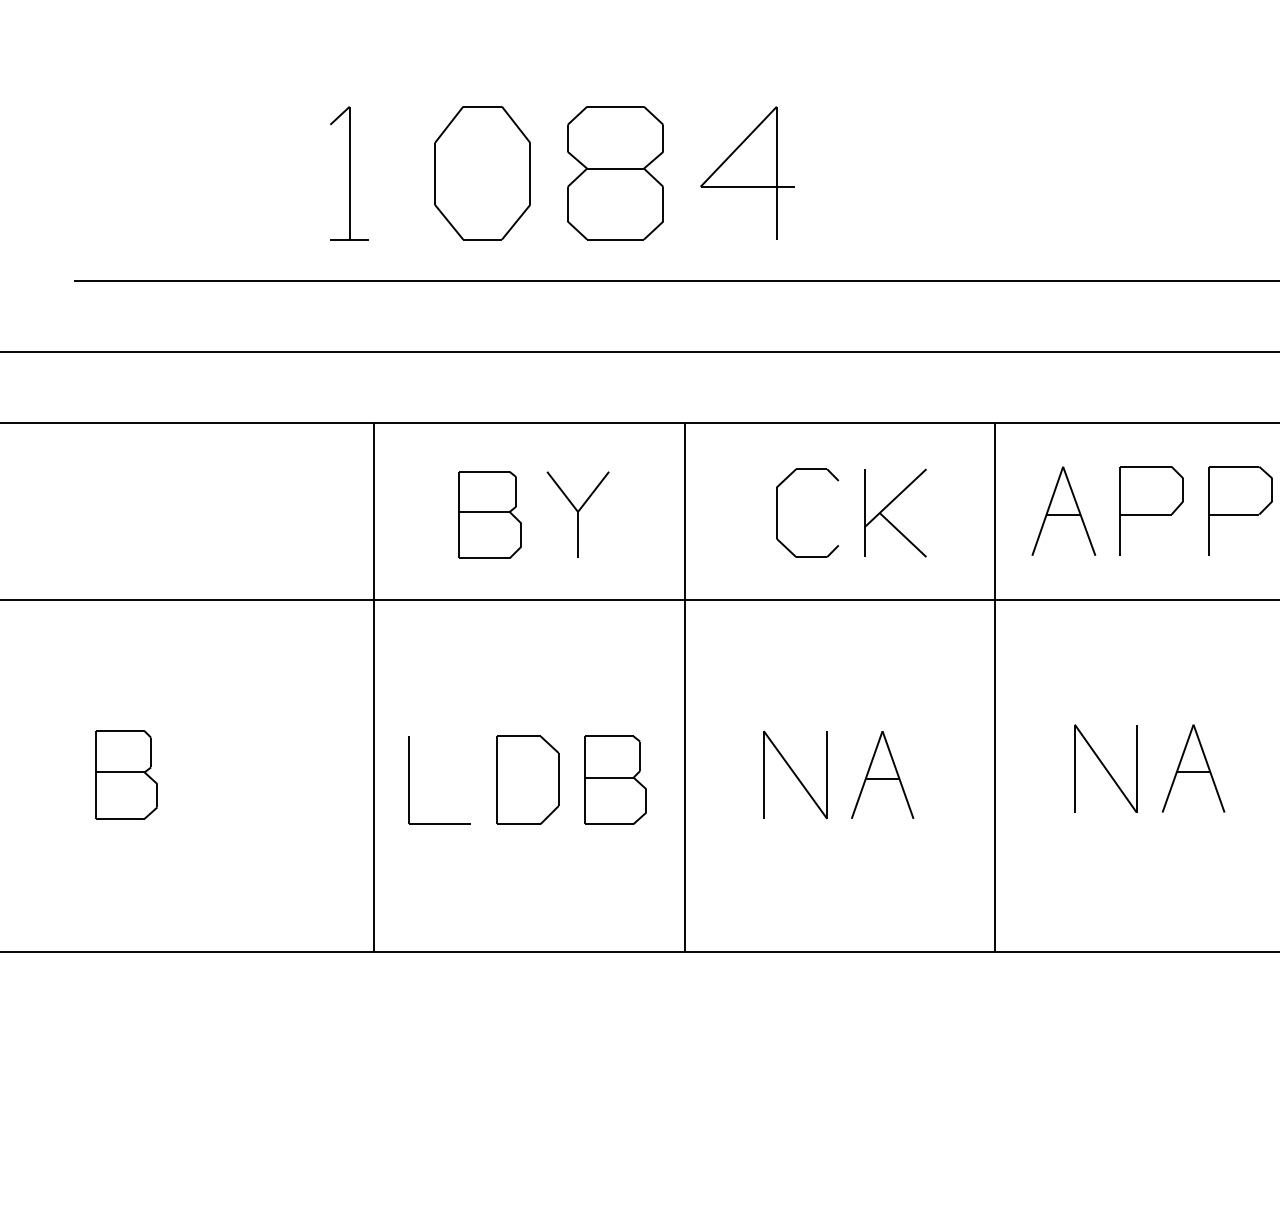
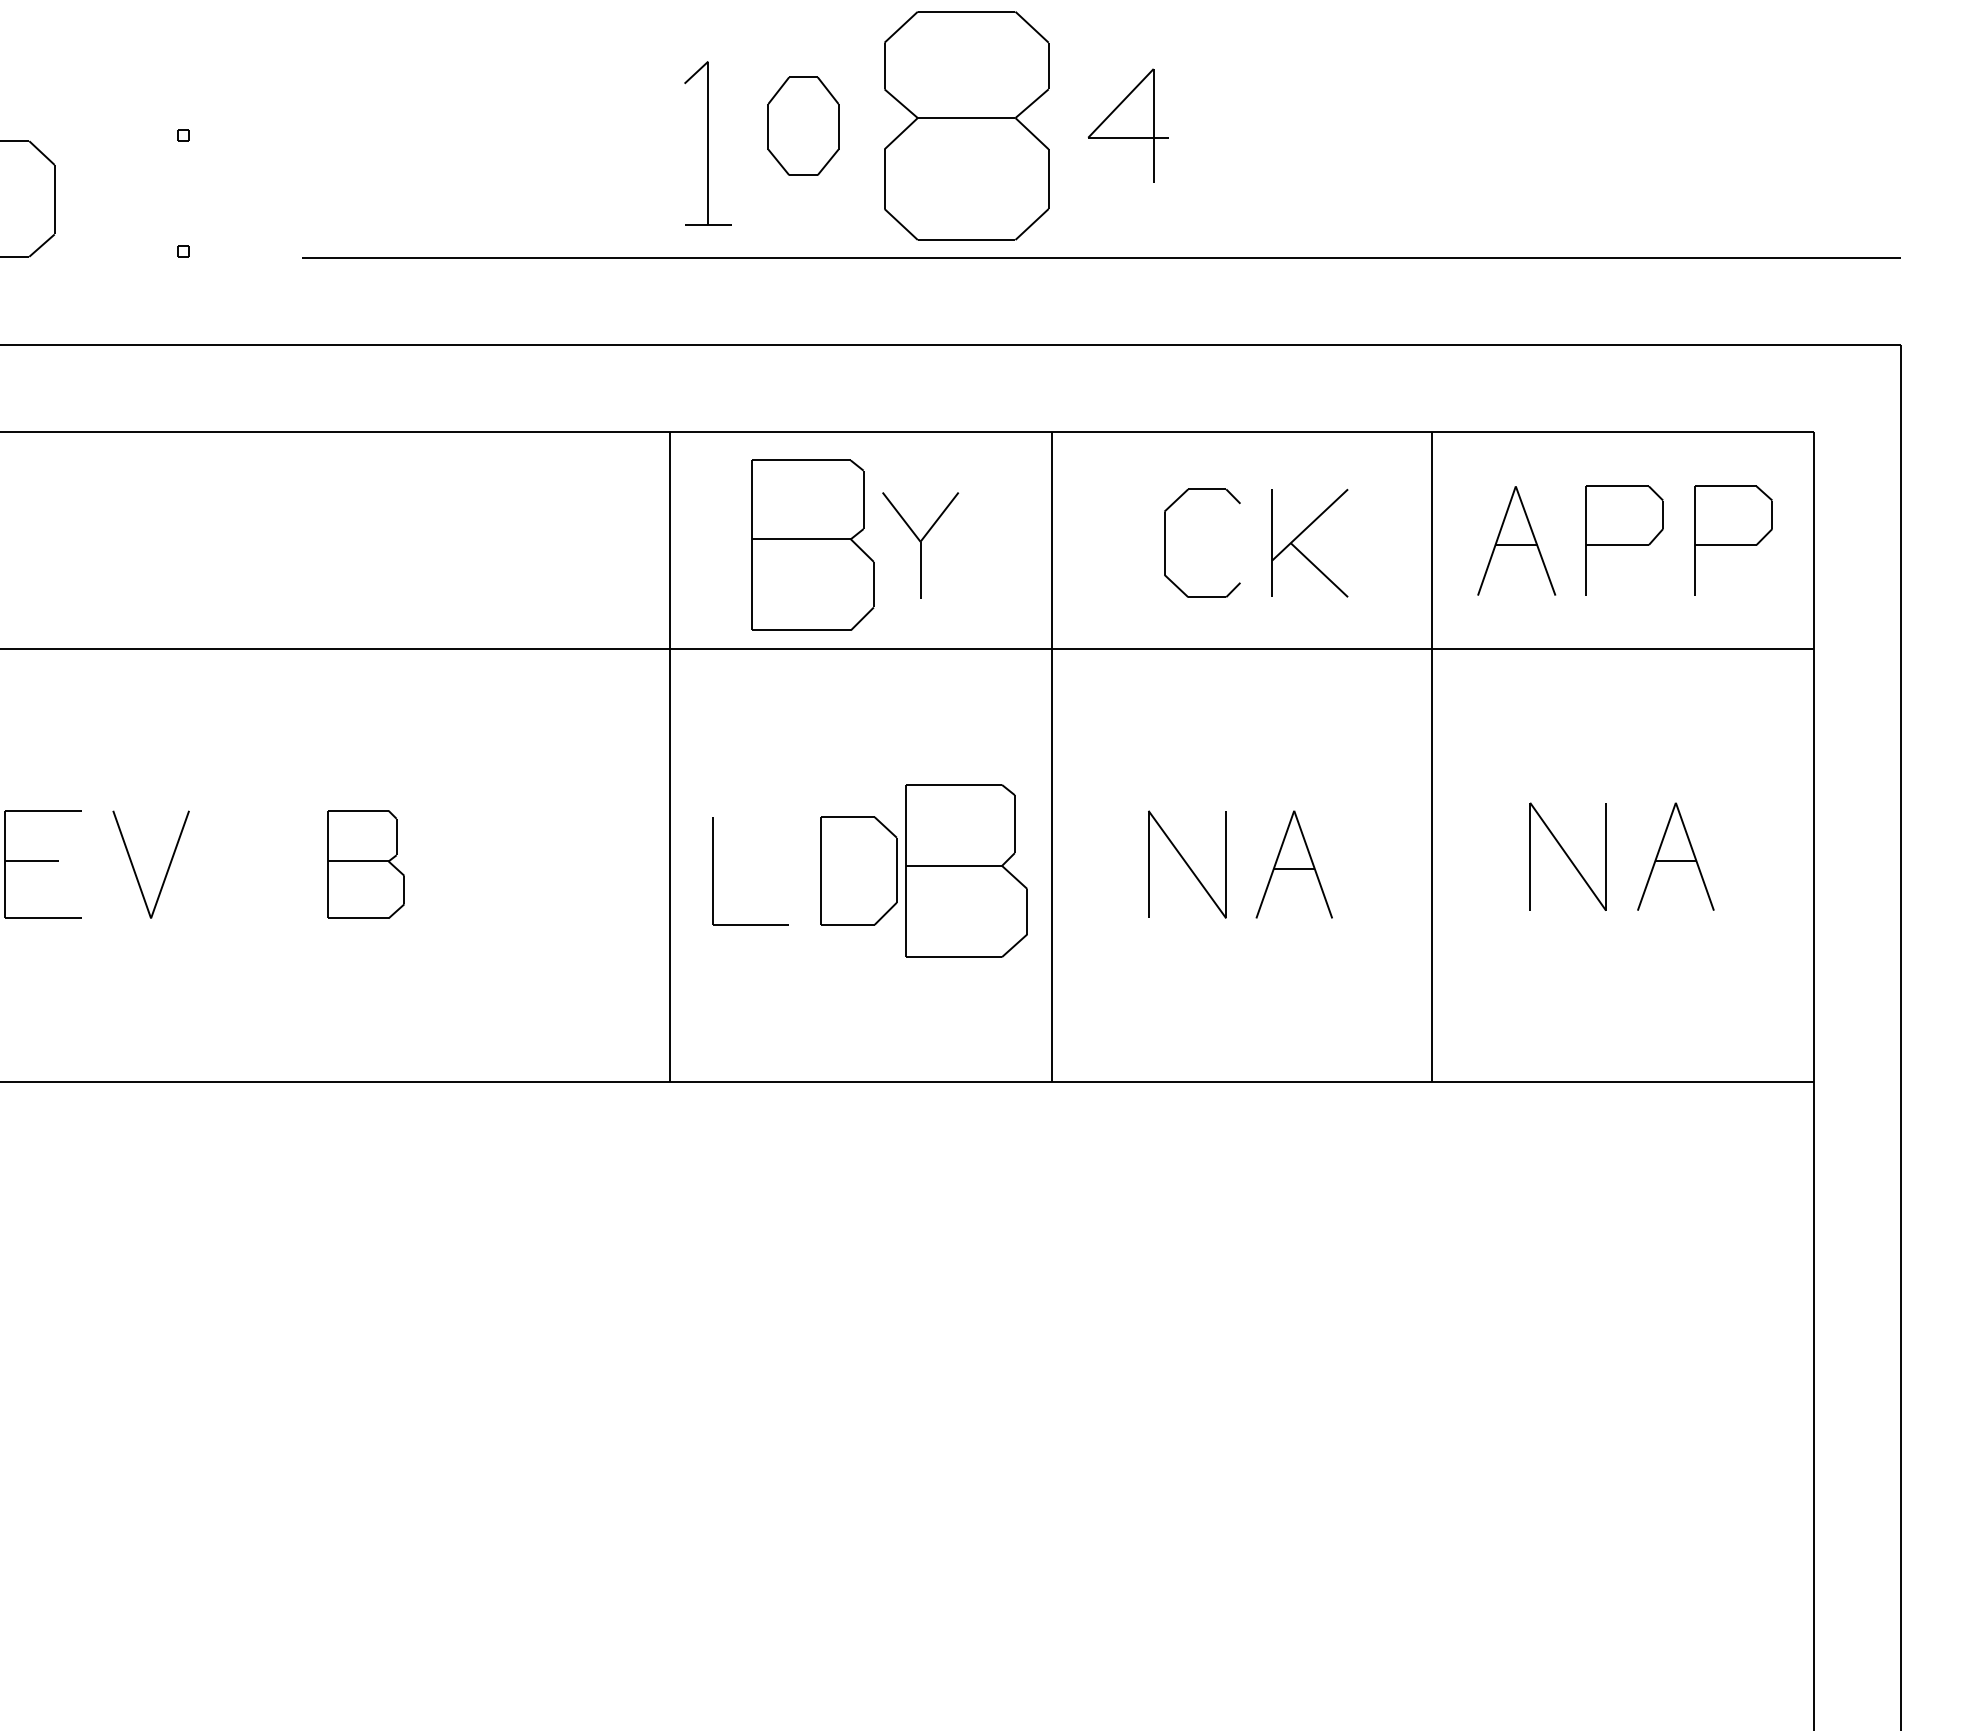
part: (747, 172) -> (1128, 125), size x0.7
part: (349, 173) -> (707, 143), moved
part: (482, 173) -> (803, 126), size x0.6
part: (615, 173) -> (966, 126), size x1.4
part: (490, 514) -> (812, 545), size x1.6
part: (615, 779) -> (966, 870), size x1.6

